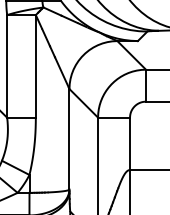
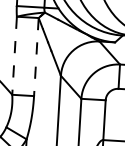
line: (7, 66) -> (14, 55), solid -> dashed
line: (35, 66) -> (36, 57), solid -> dashed

